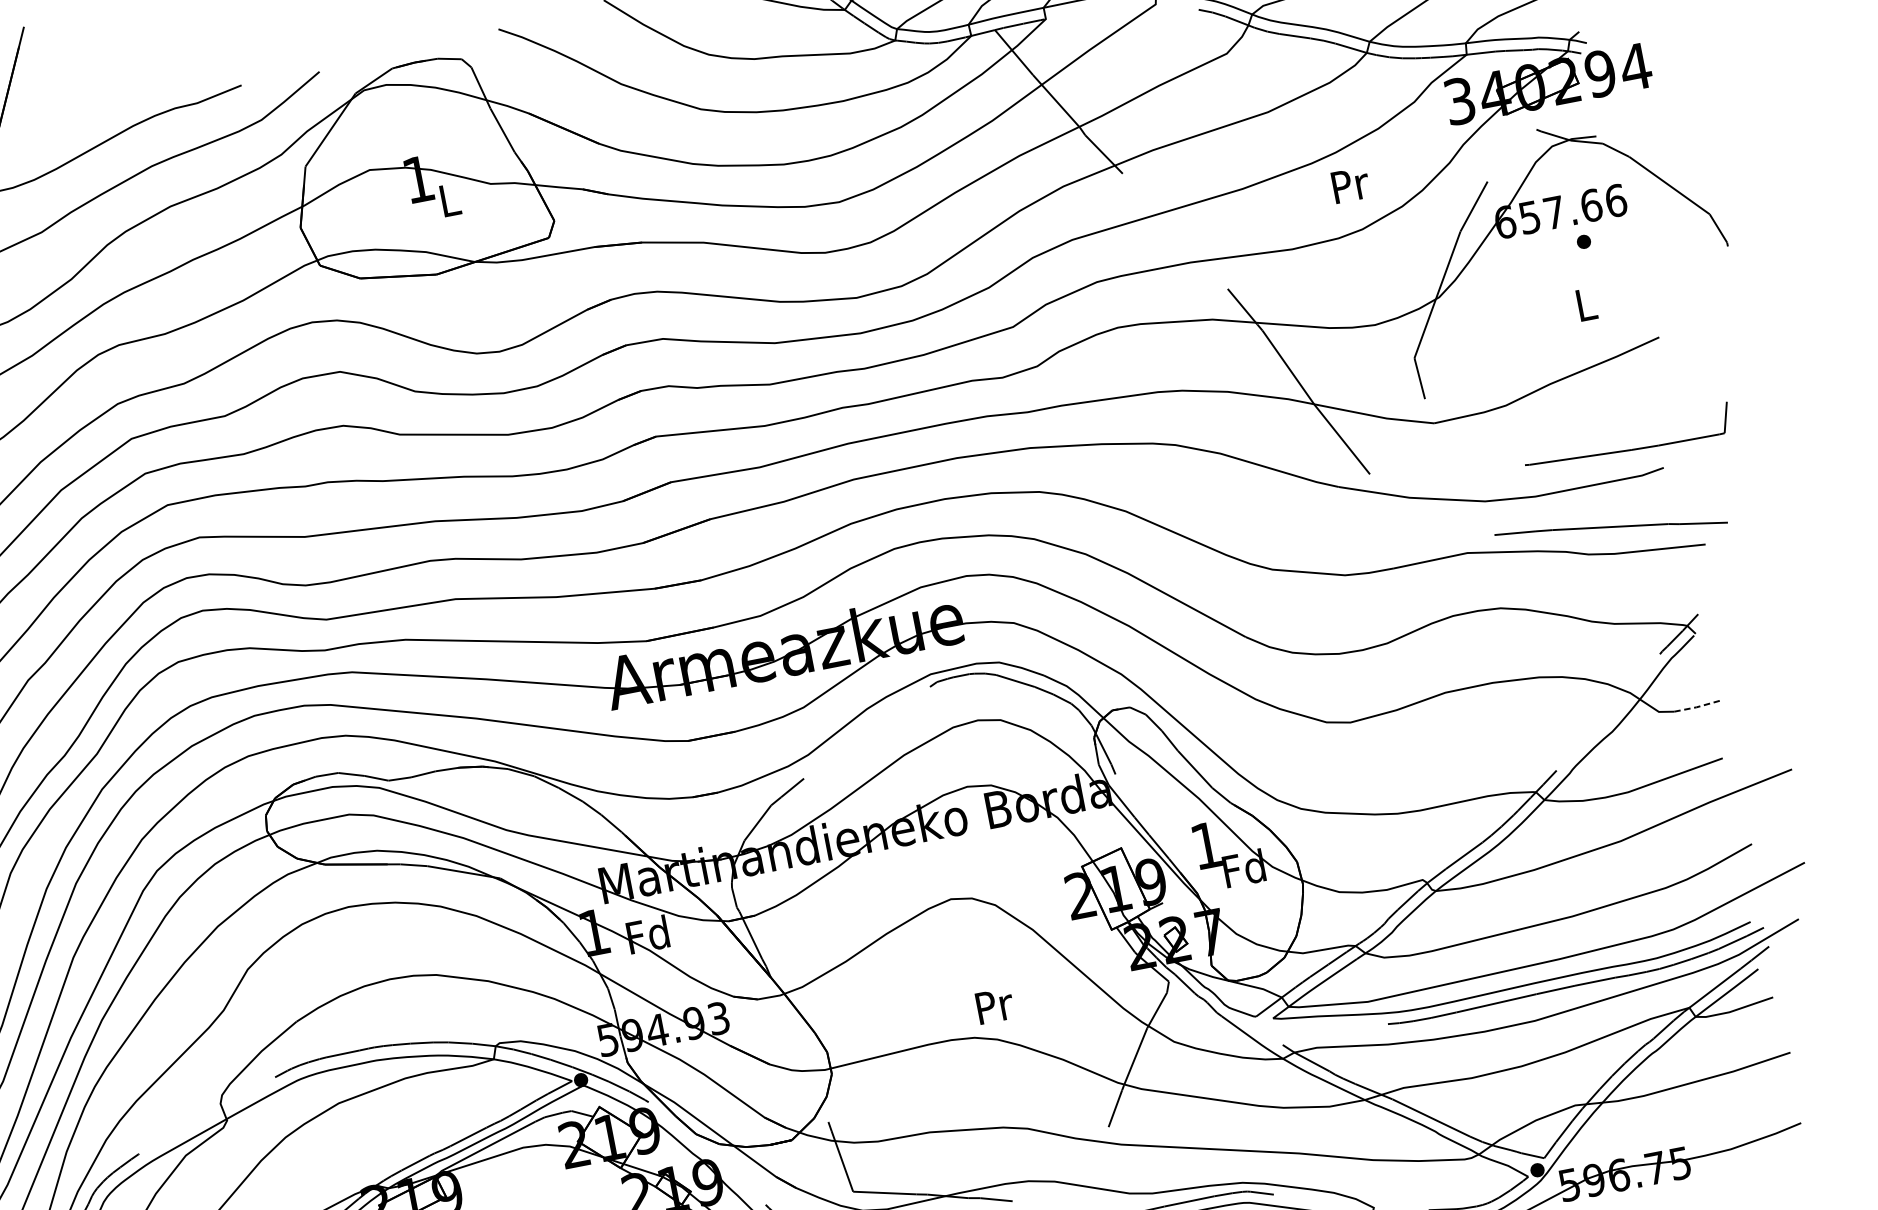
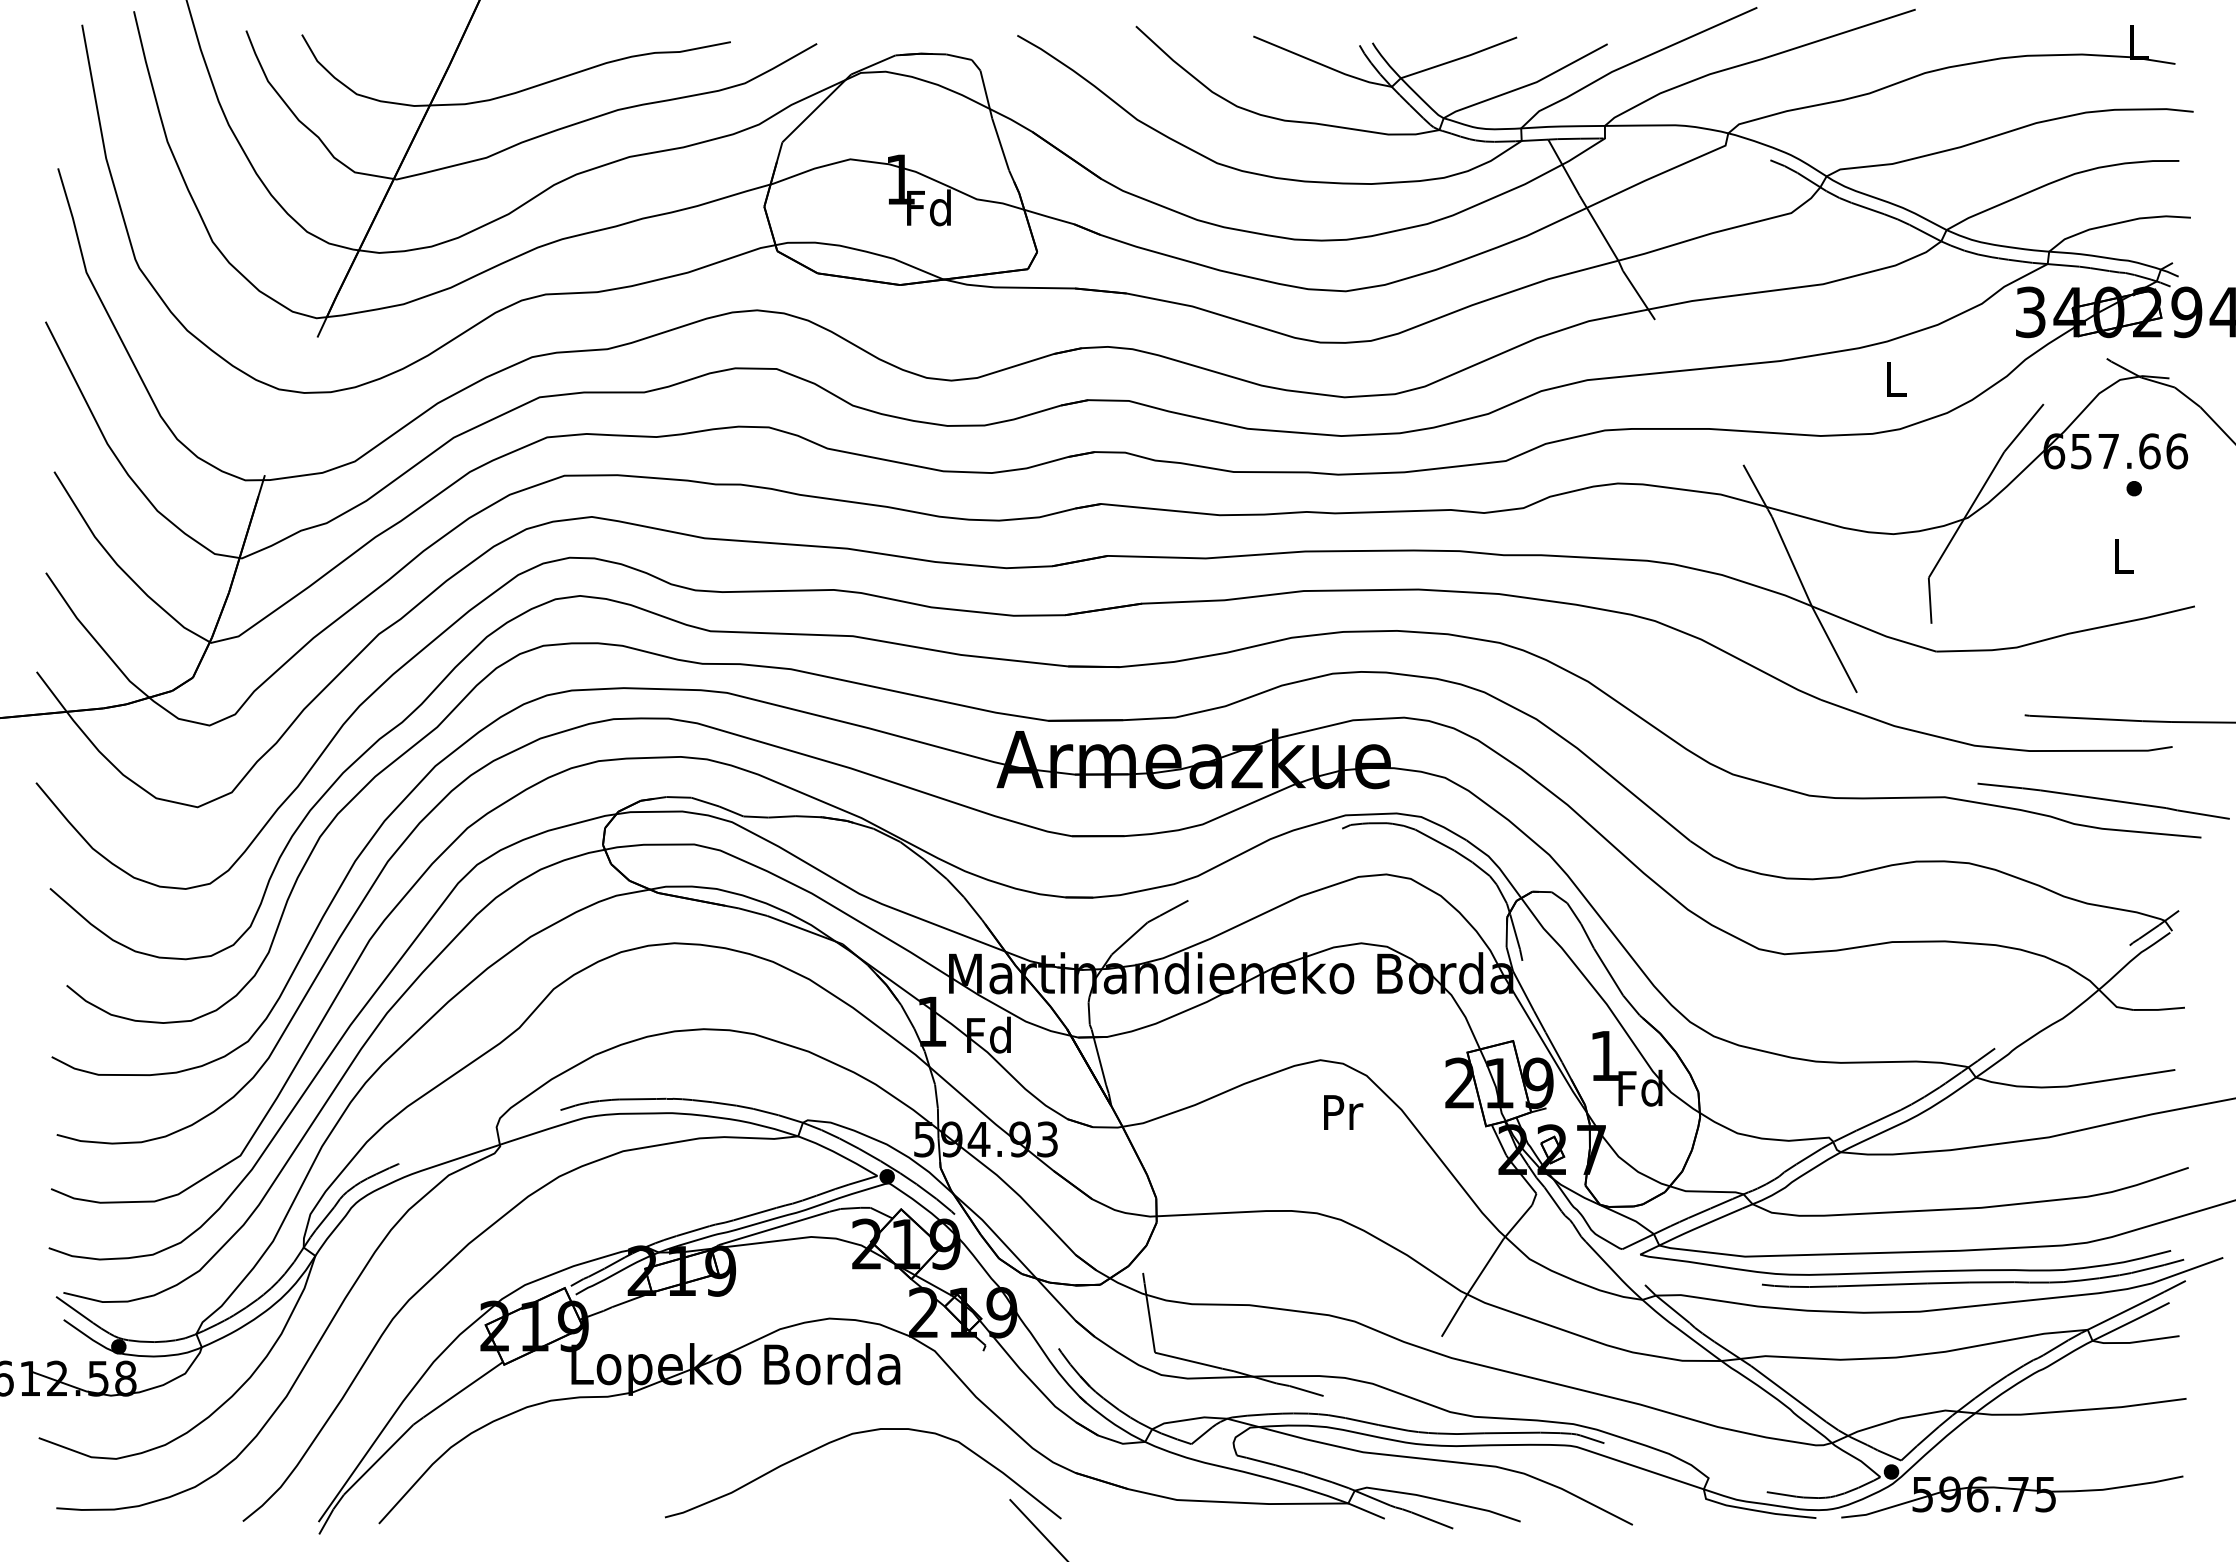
text: (1350, 185) -> (1896, 379), Pr -> L
text: (448, 199) -> (928, 207), L -> Fd
line: (1697, 706) -> (2158, 1009), dashed -> solid
text: (995, 1005) -> (1343, 1112), moved

